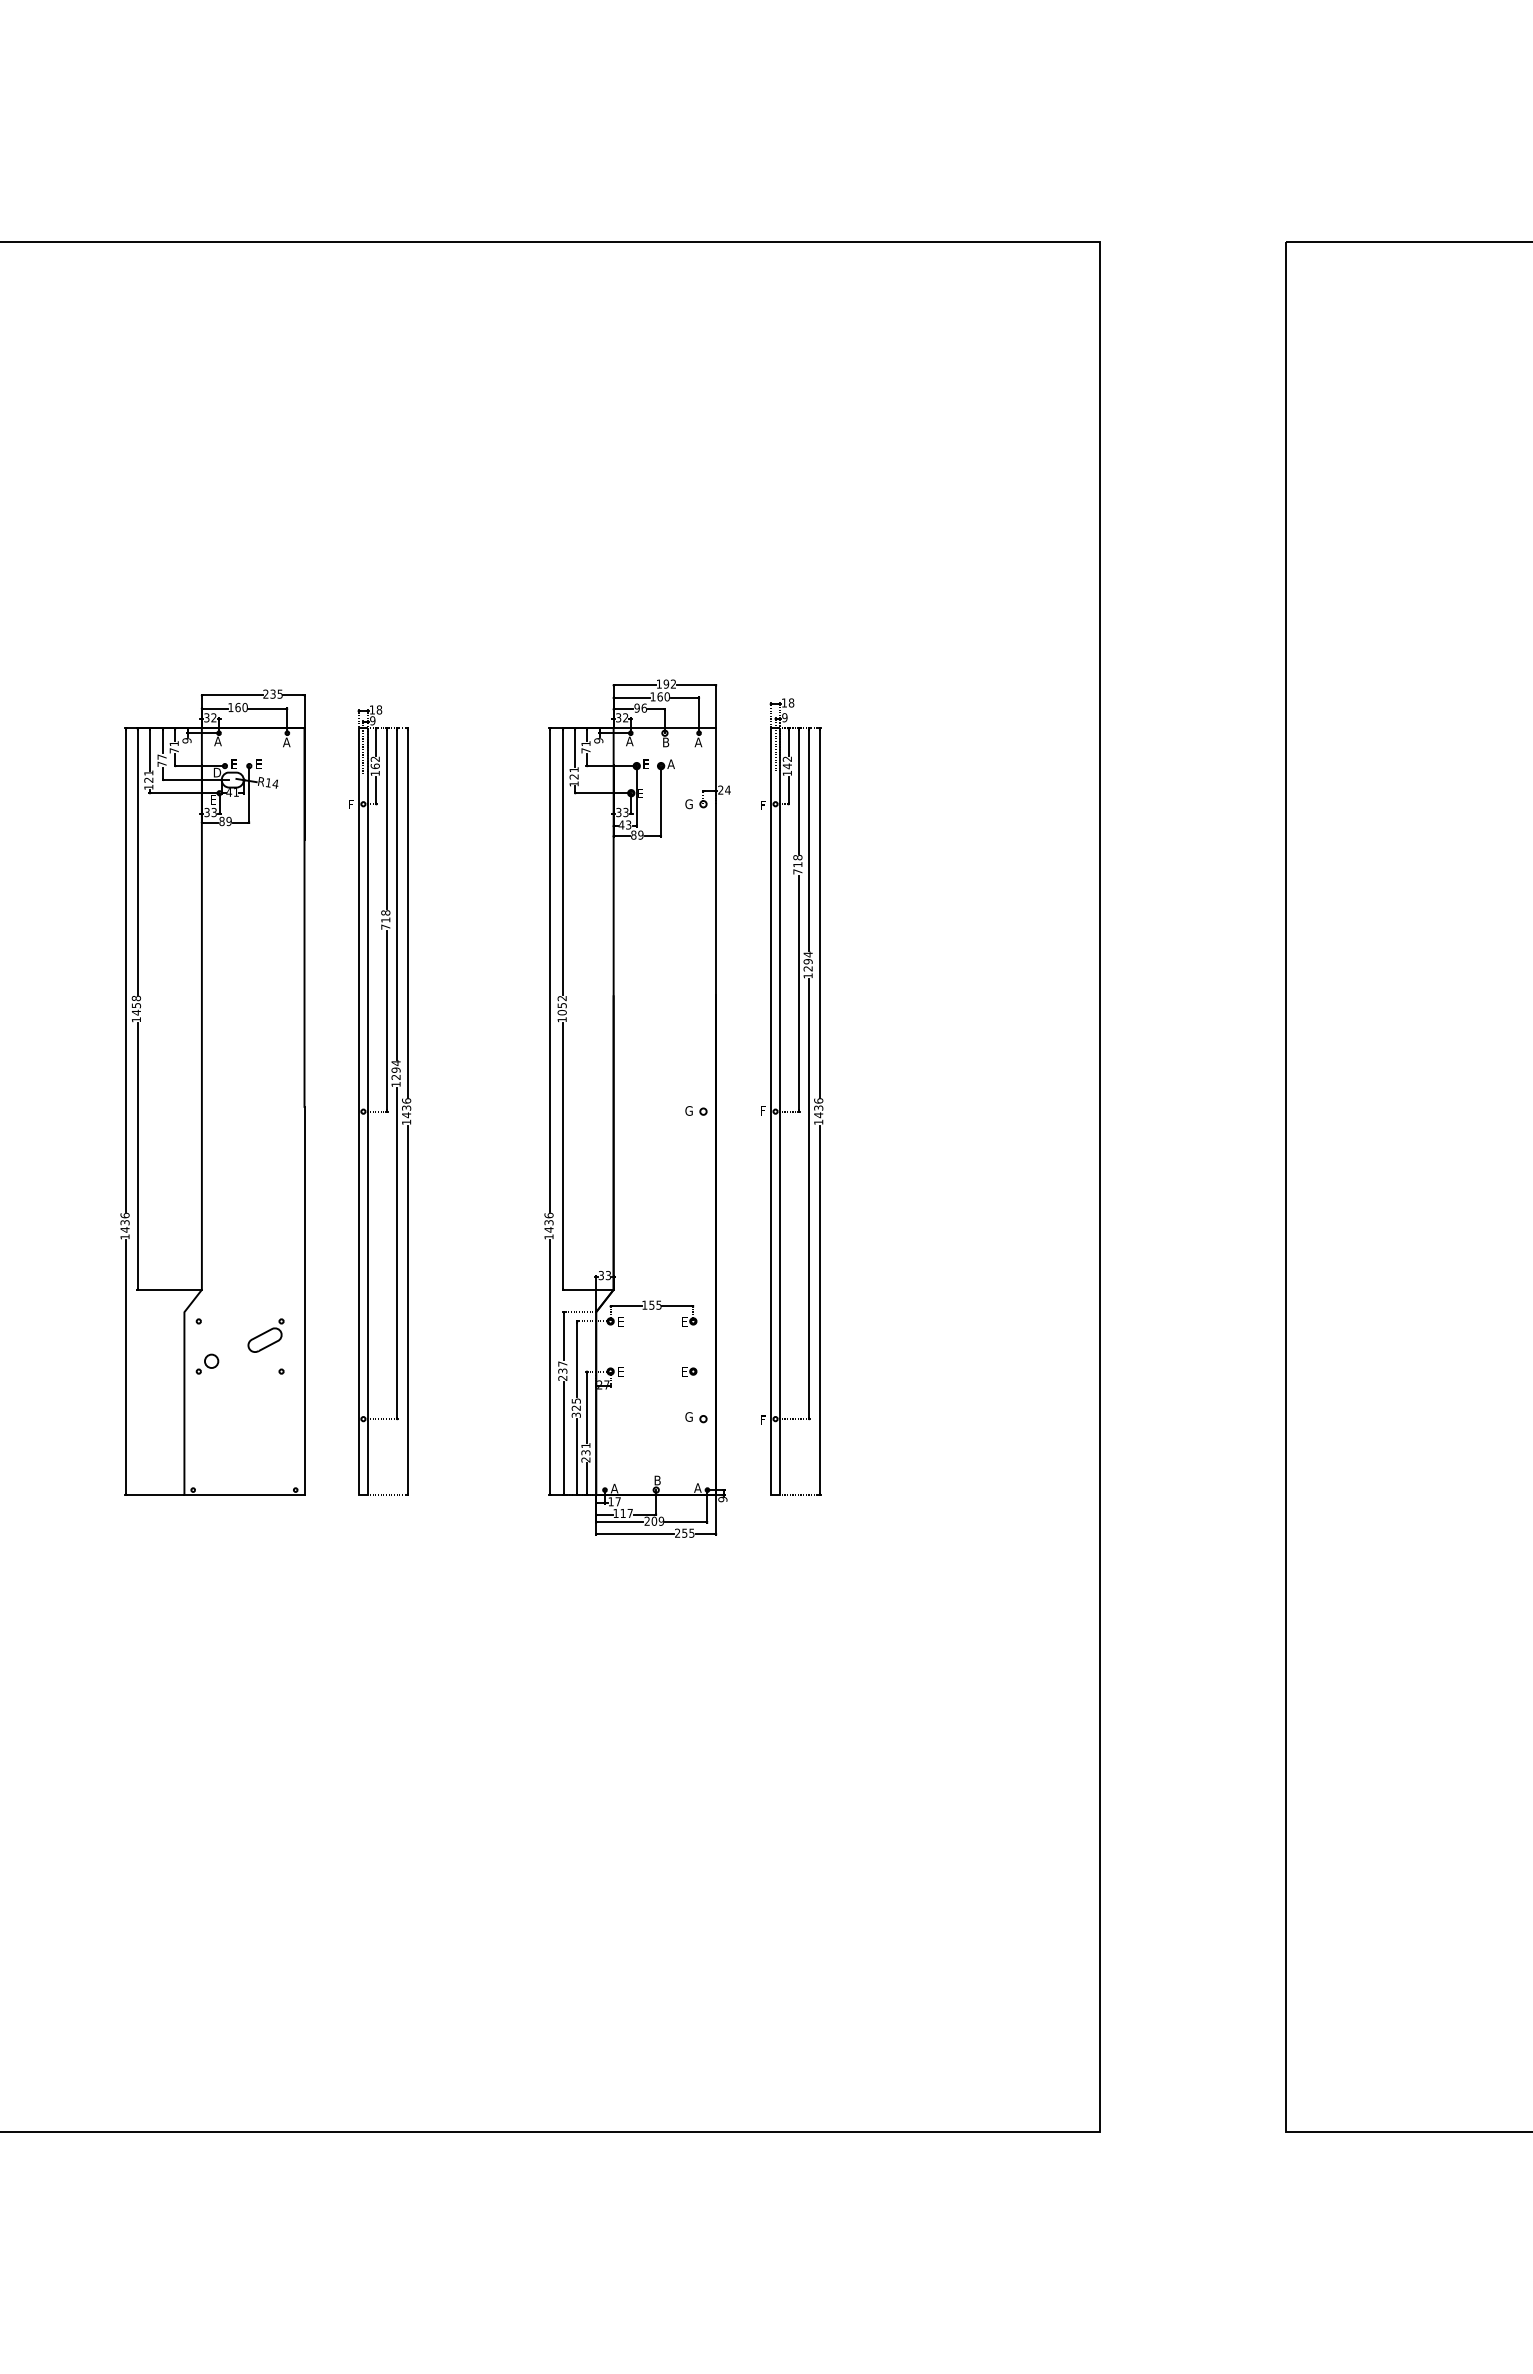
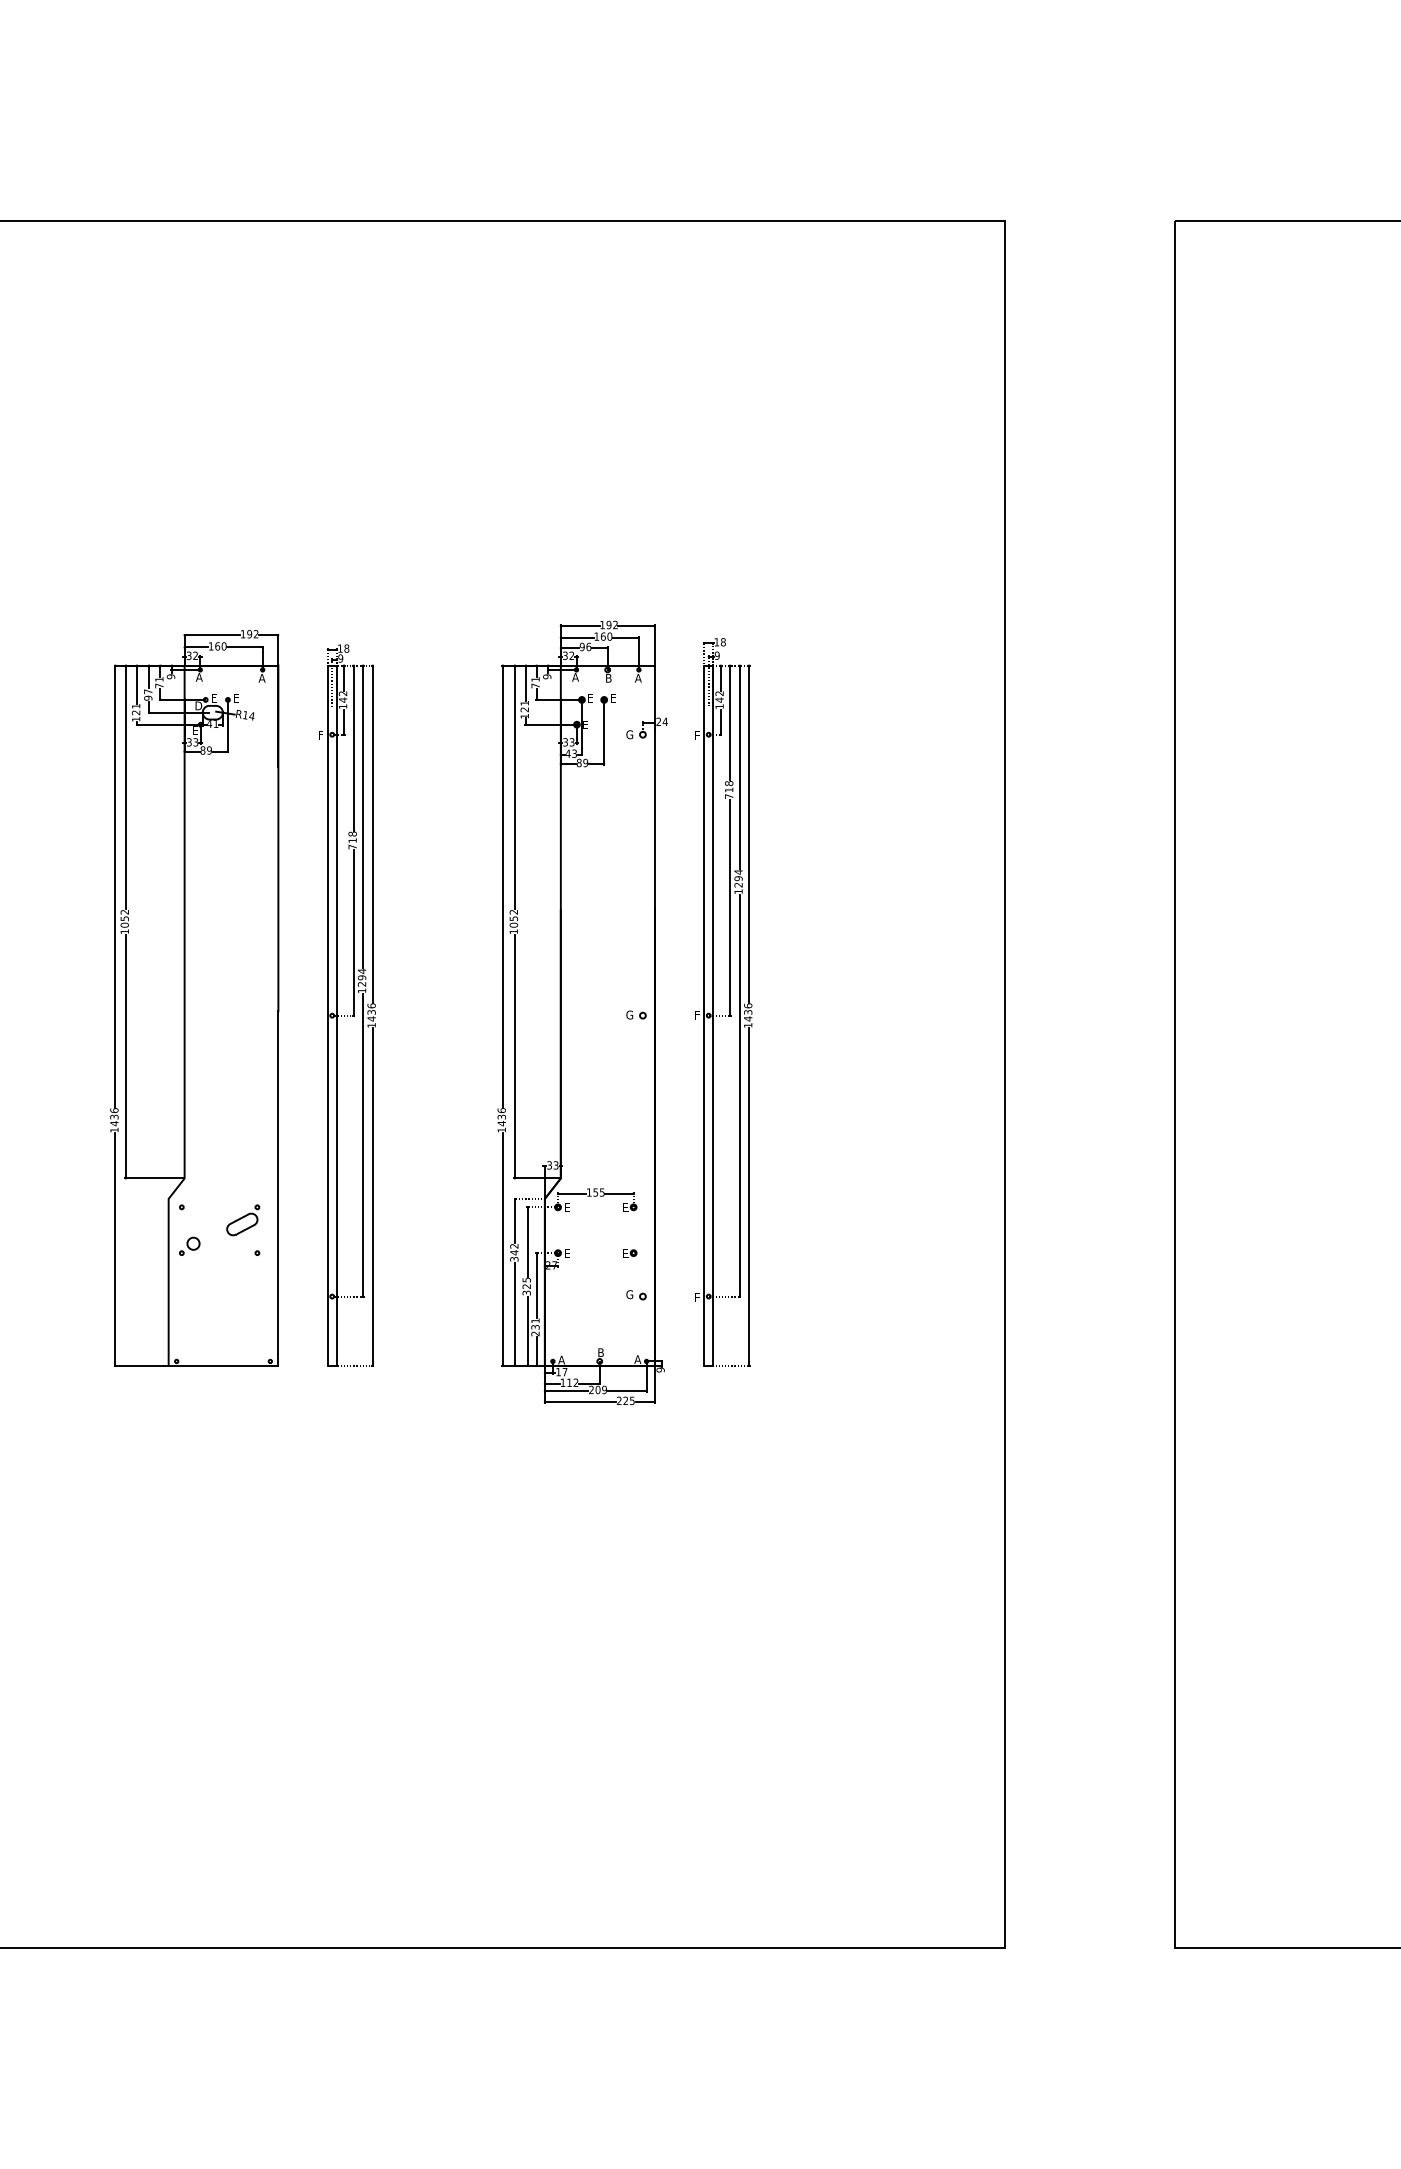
text: (272, 693) -> (249, 633), 235 -> 192
text: (670, 763) -> (612, 697), A -> E
text: (161, 764) -> (147, 698), 77 -> 97
text: (374, 766) -> (342, 700), 162 -> 142
text: (136, 1005) -> (124, 918), 1458 -> 1052
text: (562, 1370) -> (514, 1252), 237 -> 342
text: (629, 1512) -> (575, 1381), 117 -> 112
text: (684, 1532) -> (625, 1400), 255 -> 225

